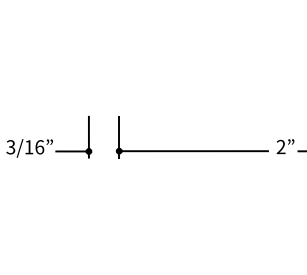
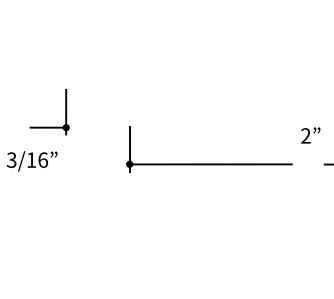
text: (285, 146) -> (310, 135), moved
part: (73, 150) -> (49, 126), moved

